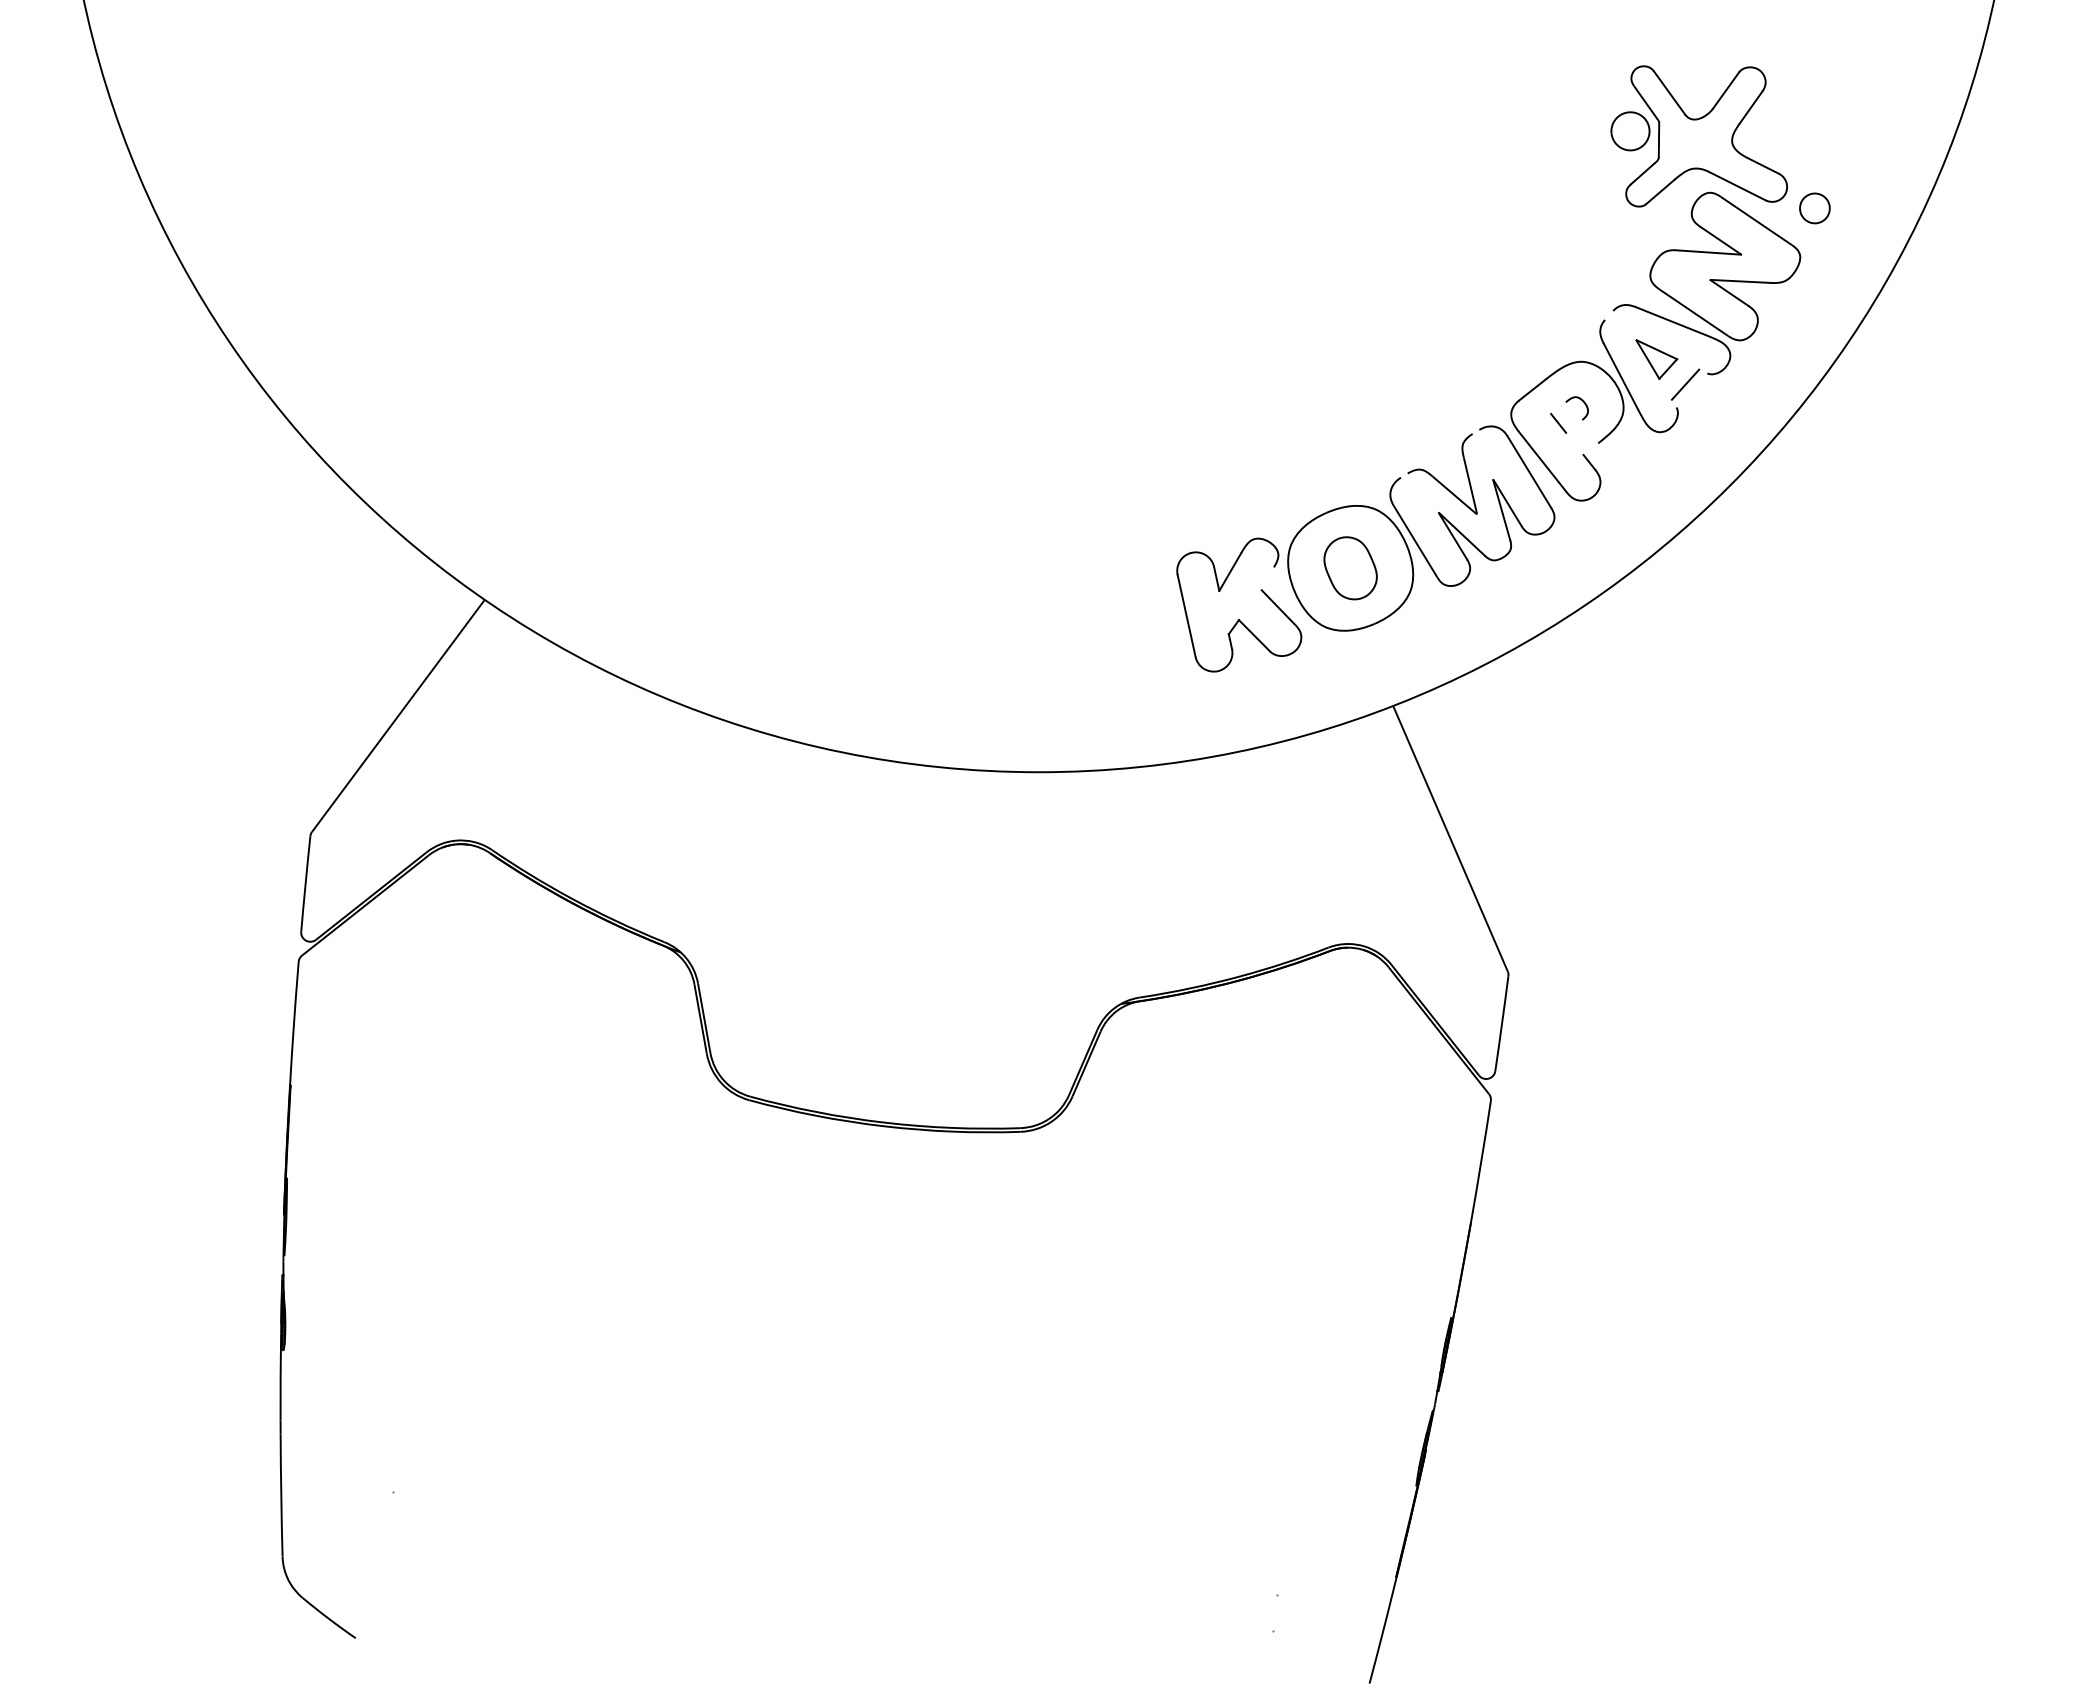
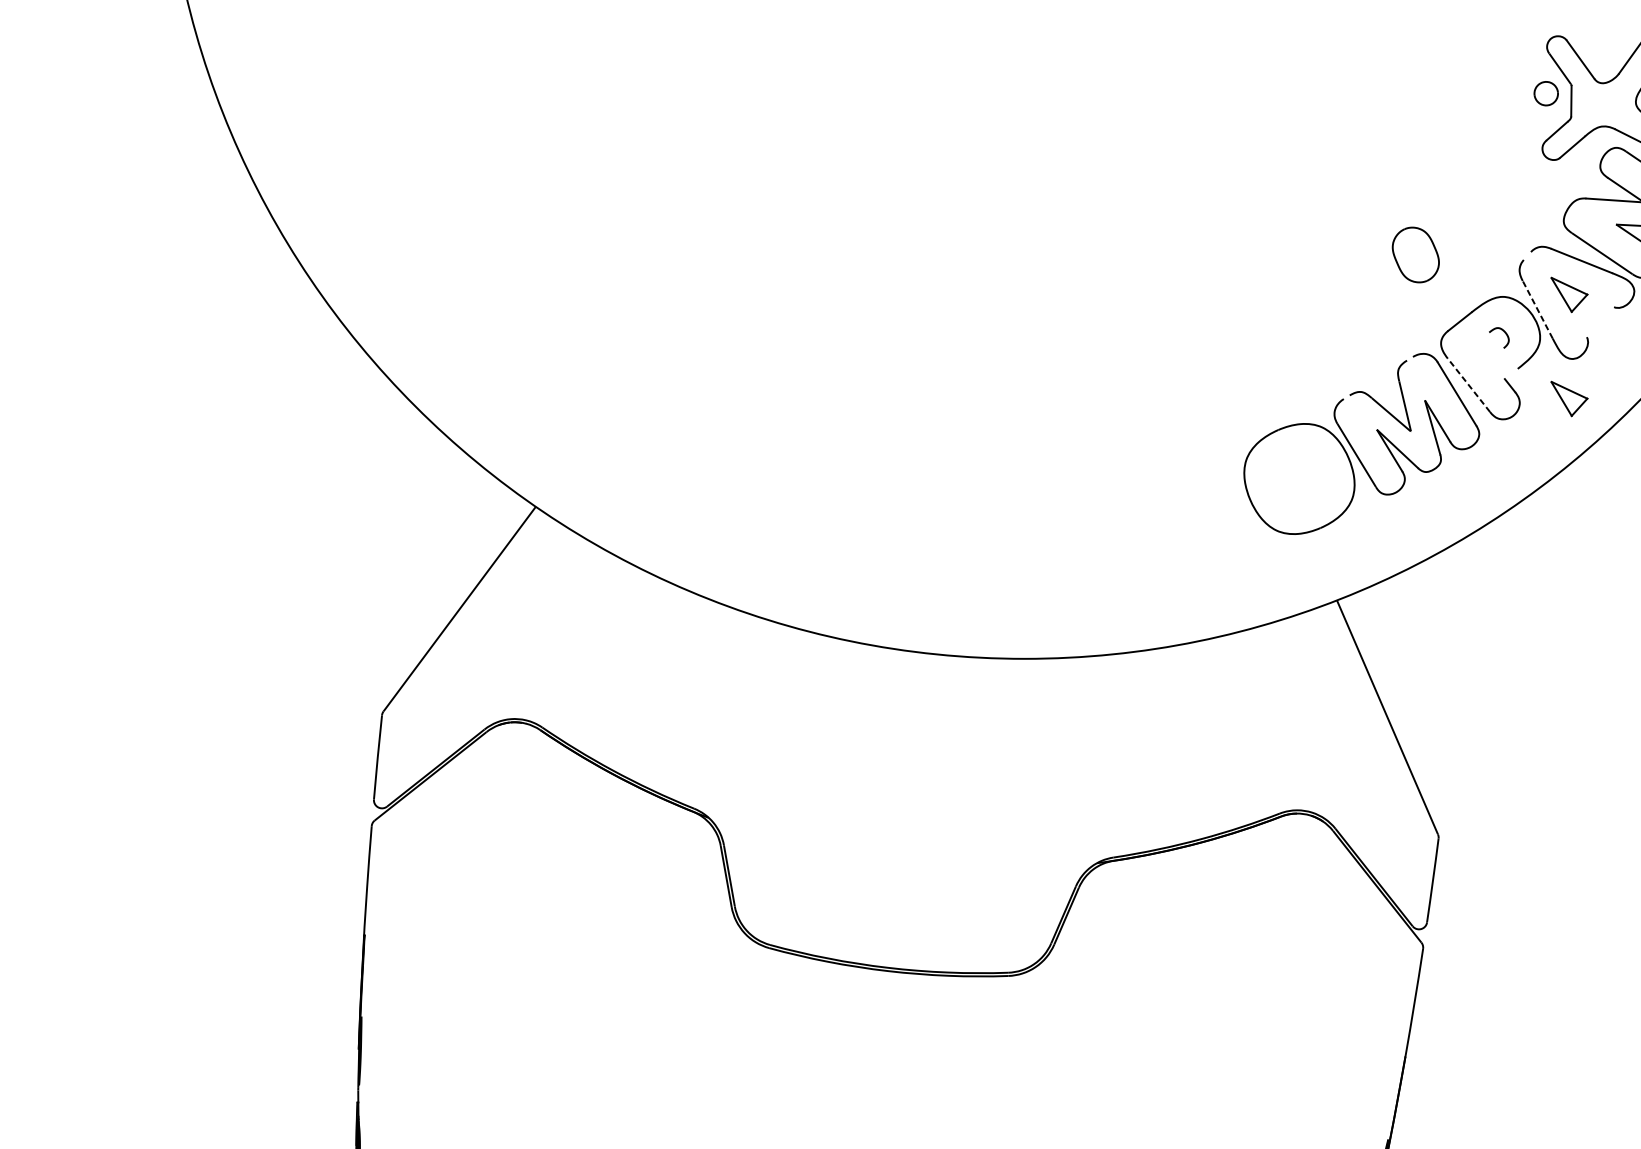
part: (1630, 131) -> (1546, 93), size x0.7
line: (1620, 376) -> (1537, 309), solid -> dashed
line: (1685, 384) -> (1594, 316), removed
line: (1558, 422) -> (1482, 350), removed
line: (1542, 462) -> (1468, 385), solid -> dashed
part: (1656, 477) -> (1569, 398), added
part: (1350, 568) -> (1415, 255), moved
part: (1239, 619) -> (1201, 524), removed

